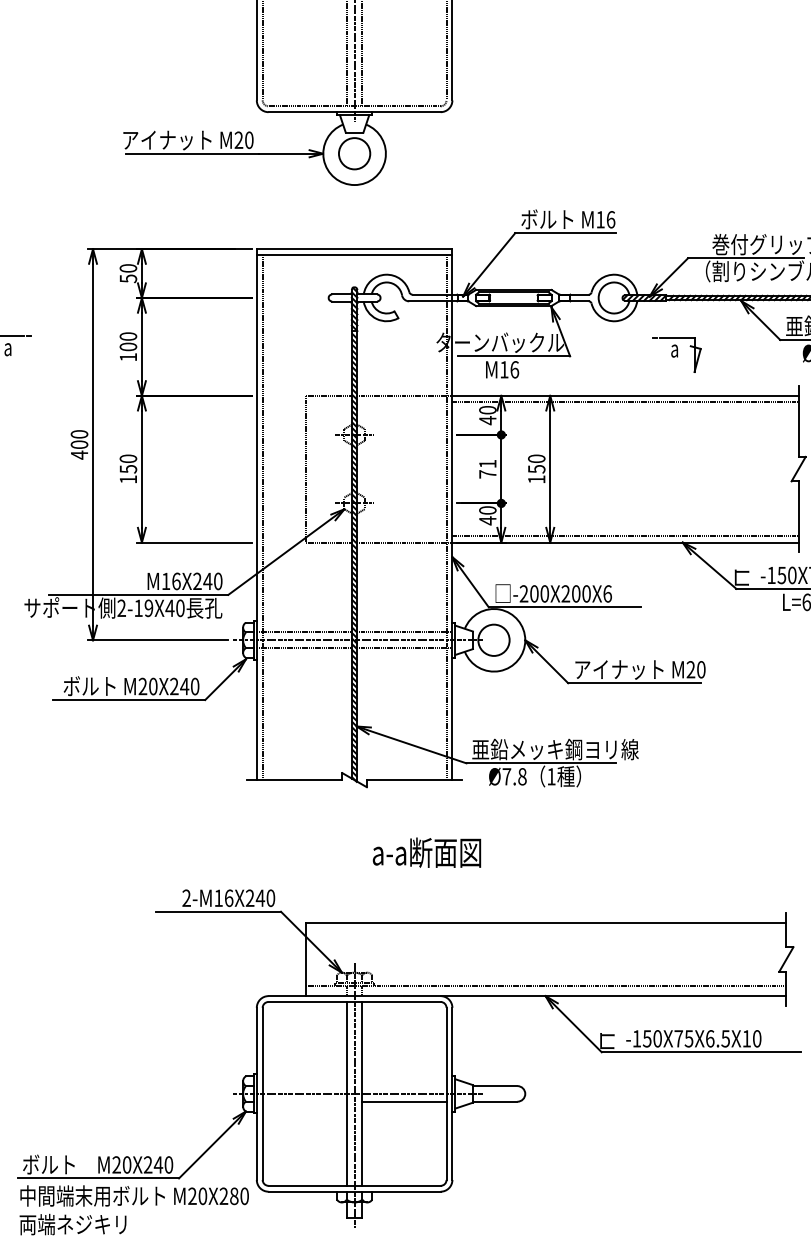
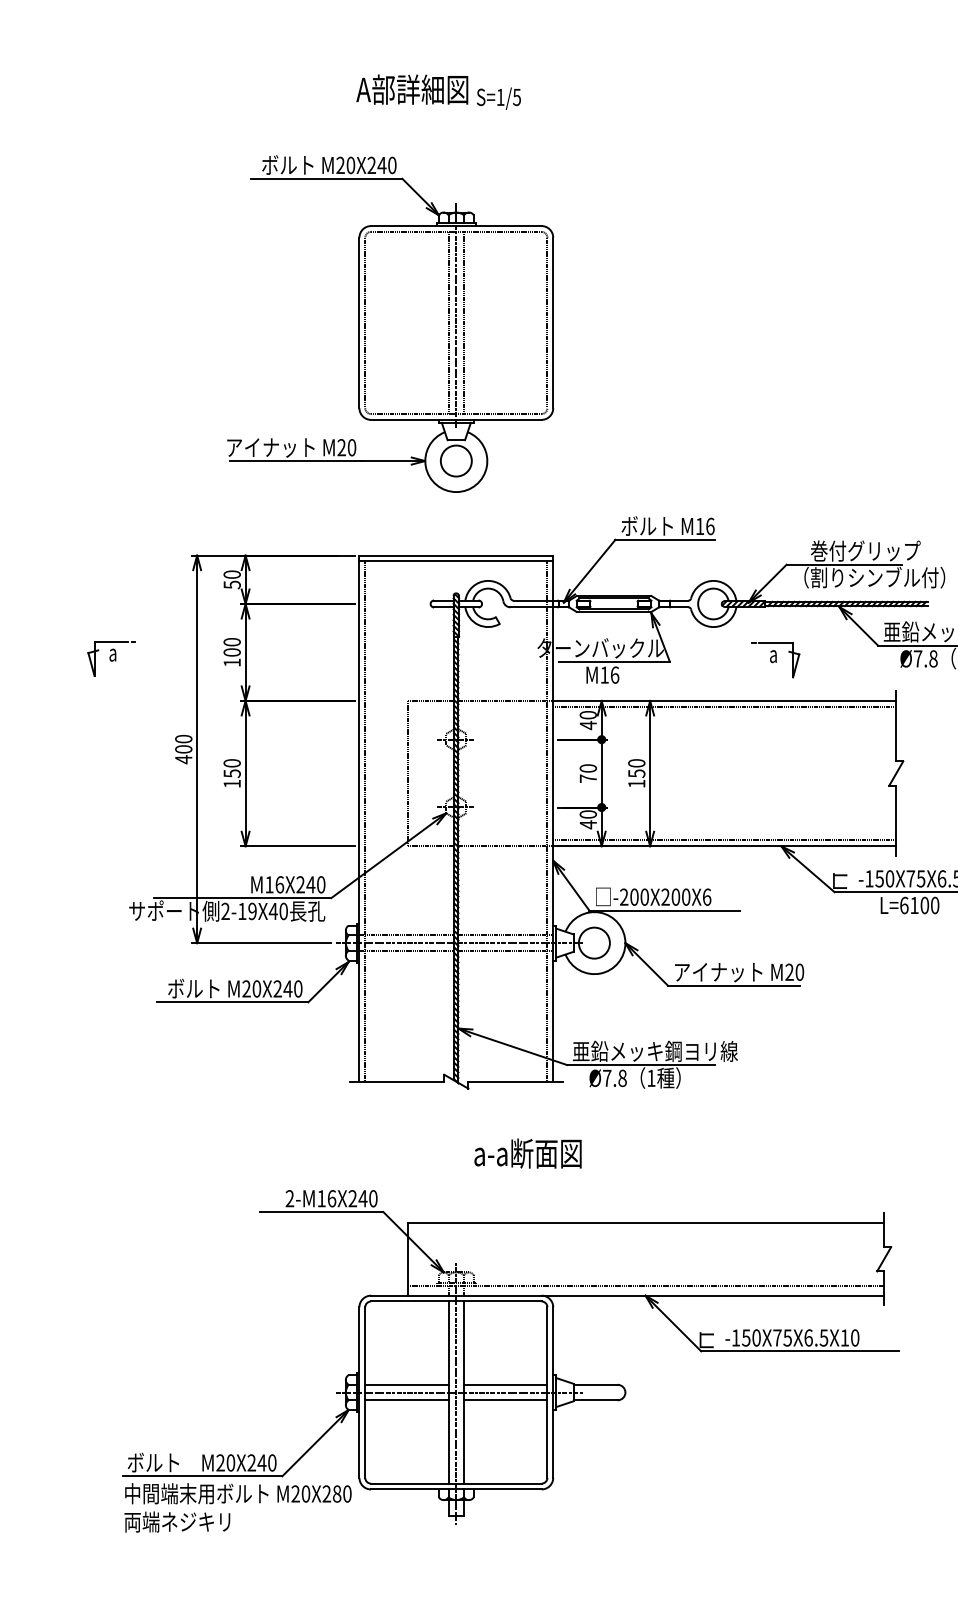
text: (488, 464) -> (588, 768), 71 -> 70
line: (304, 1085) -> (406, 1384), added
line: (404, 1085) -> (505, 1384), added
line: (304, 1101) -> (406, 1400), added

